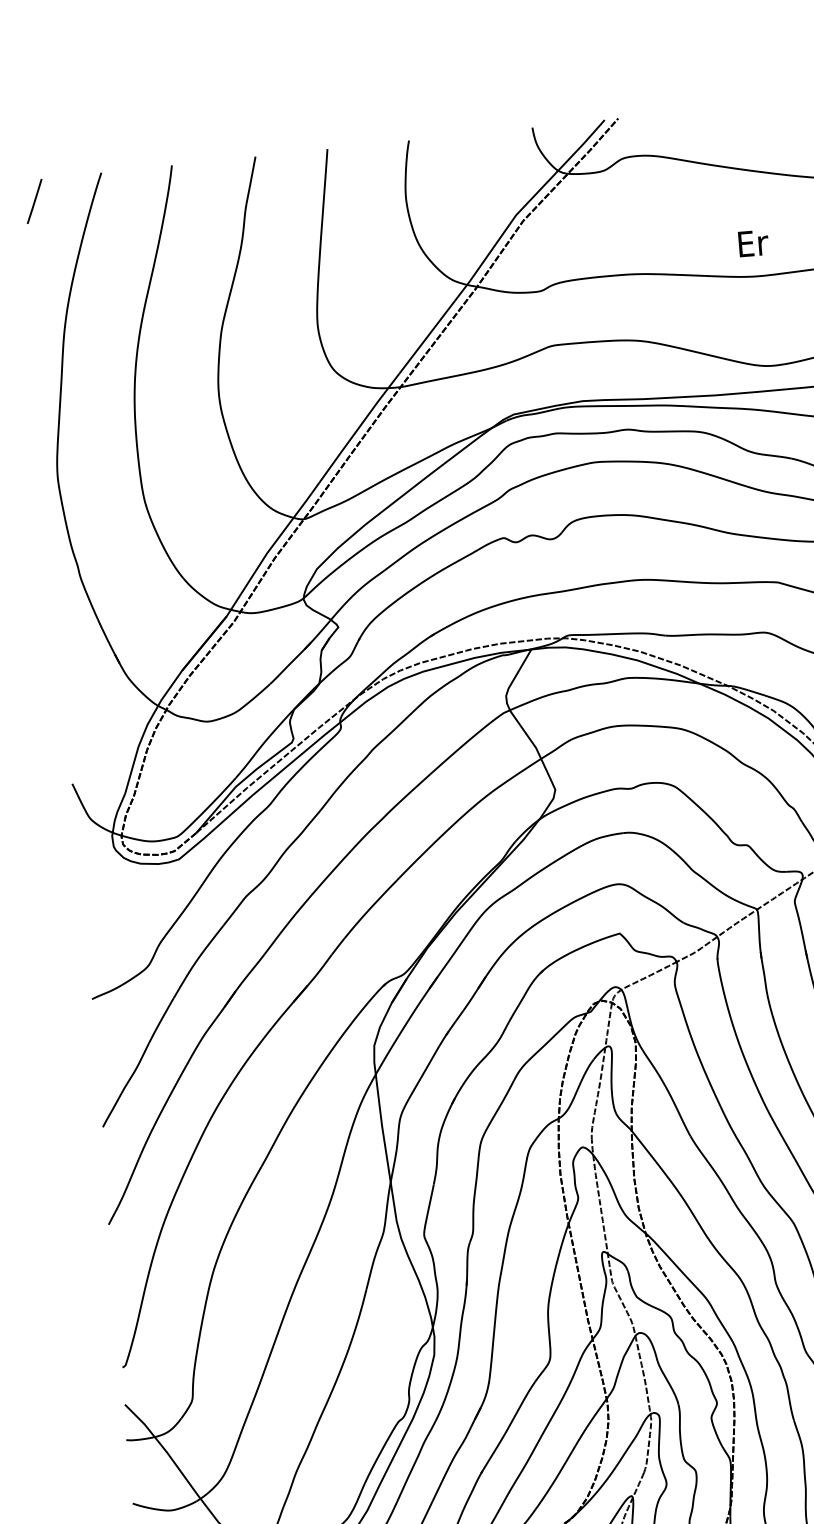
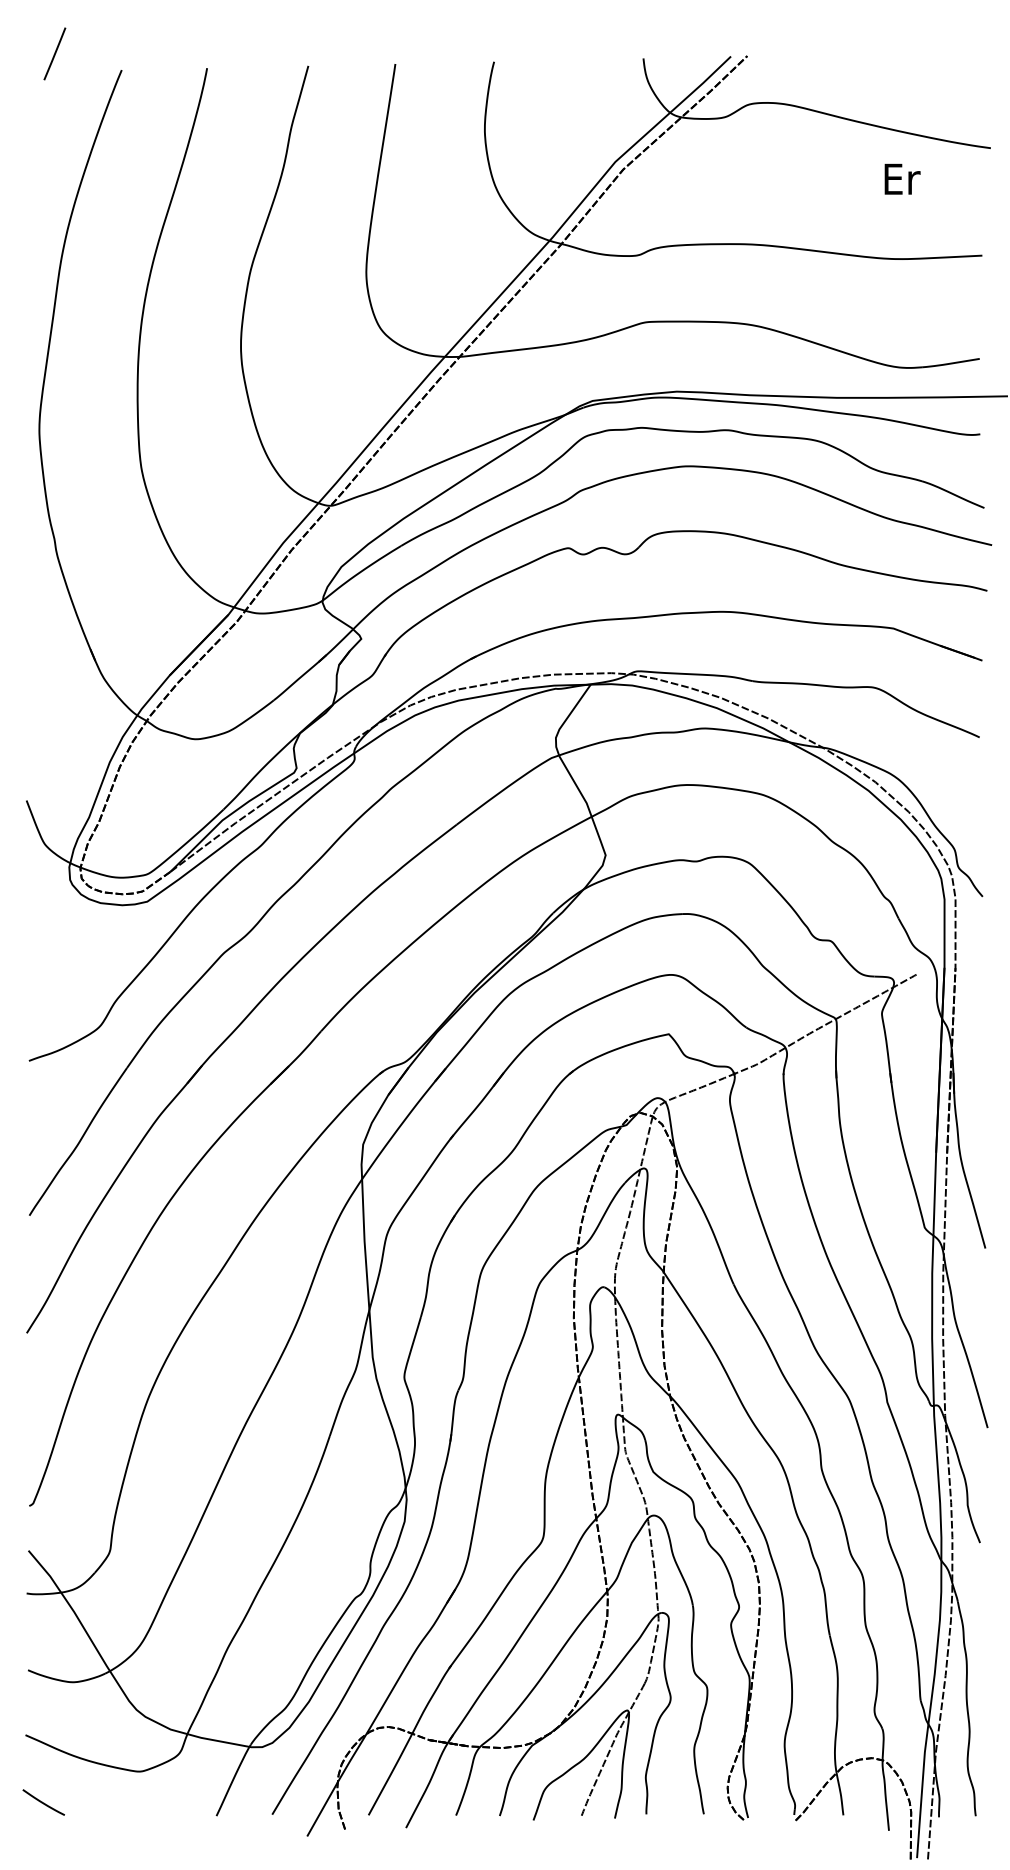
line: (34, 201) -> (54, 53), moved
text: (753, 242) -> (902, 178), moved

